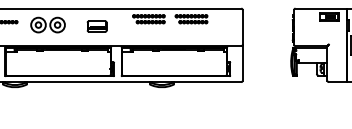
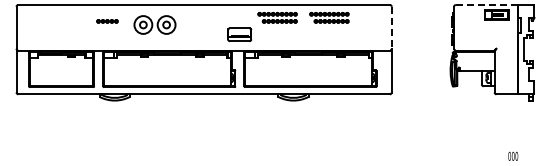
line: (321, 9) -> (487, 5), solid -> dashed
part: (96, 26) -> (239, 34), moved
line: (242, 27) -> (391, 27), solid -> dashed

